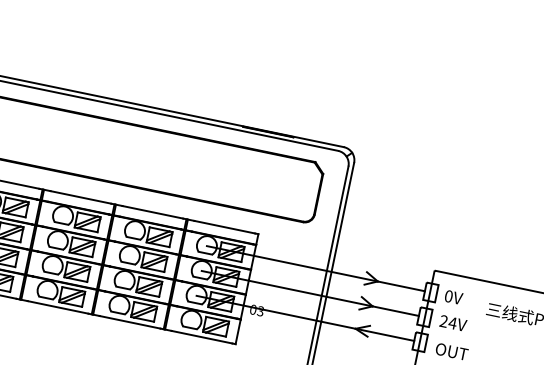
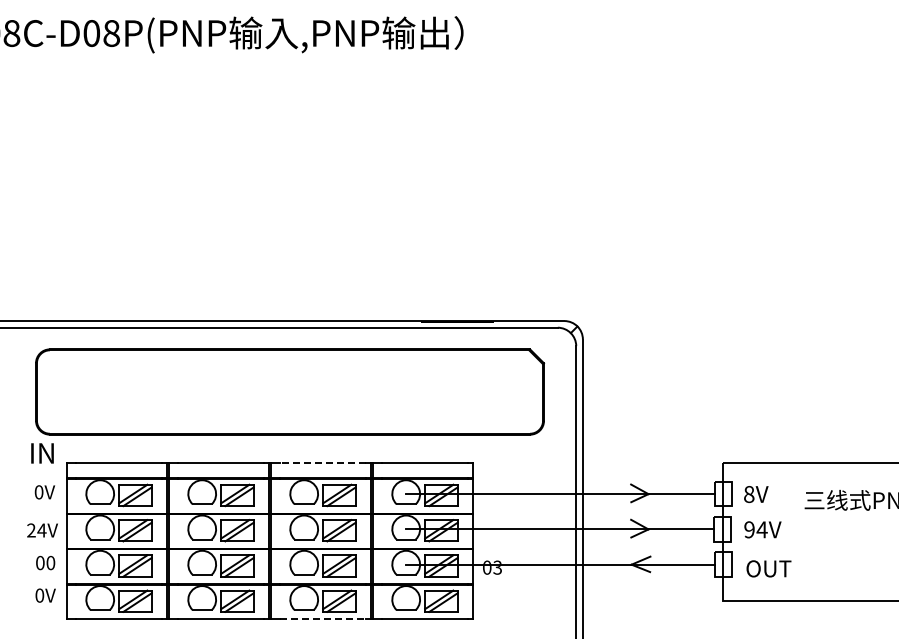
line: (152, 212) -> (322, 463), solid -> dashed
text: (449, 296) -> (749, 494), 0V -> 8V
text: (443, 321) -> (749, 529), 24V -> 94V
line: (130, 322) -> (323, 619), solid -> dashed

